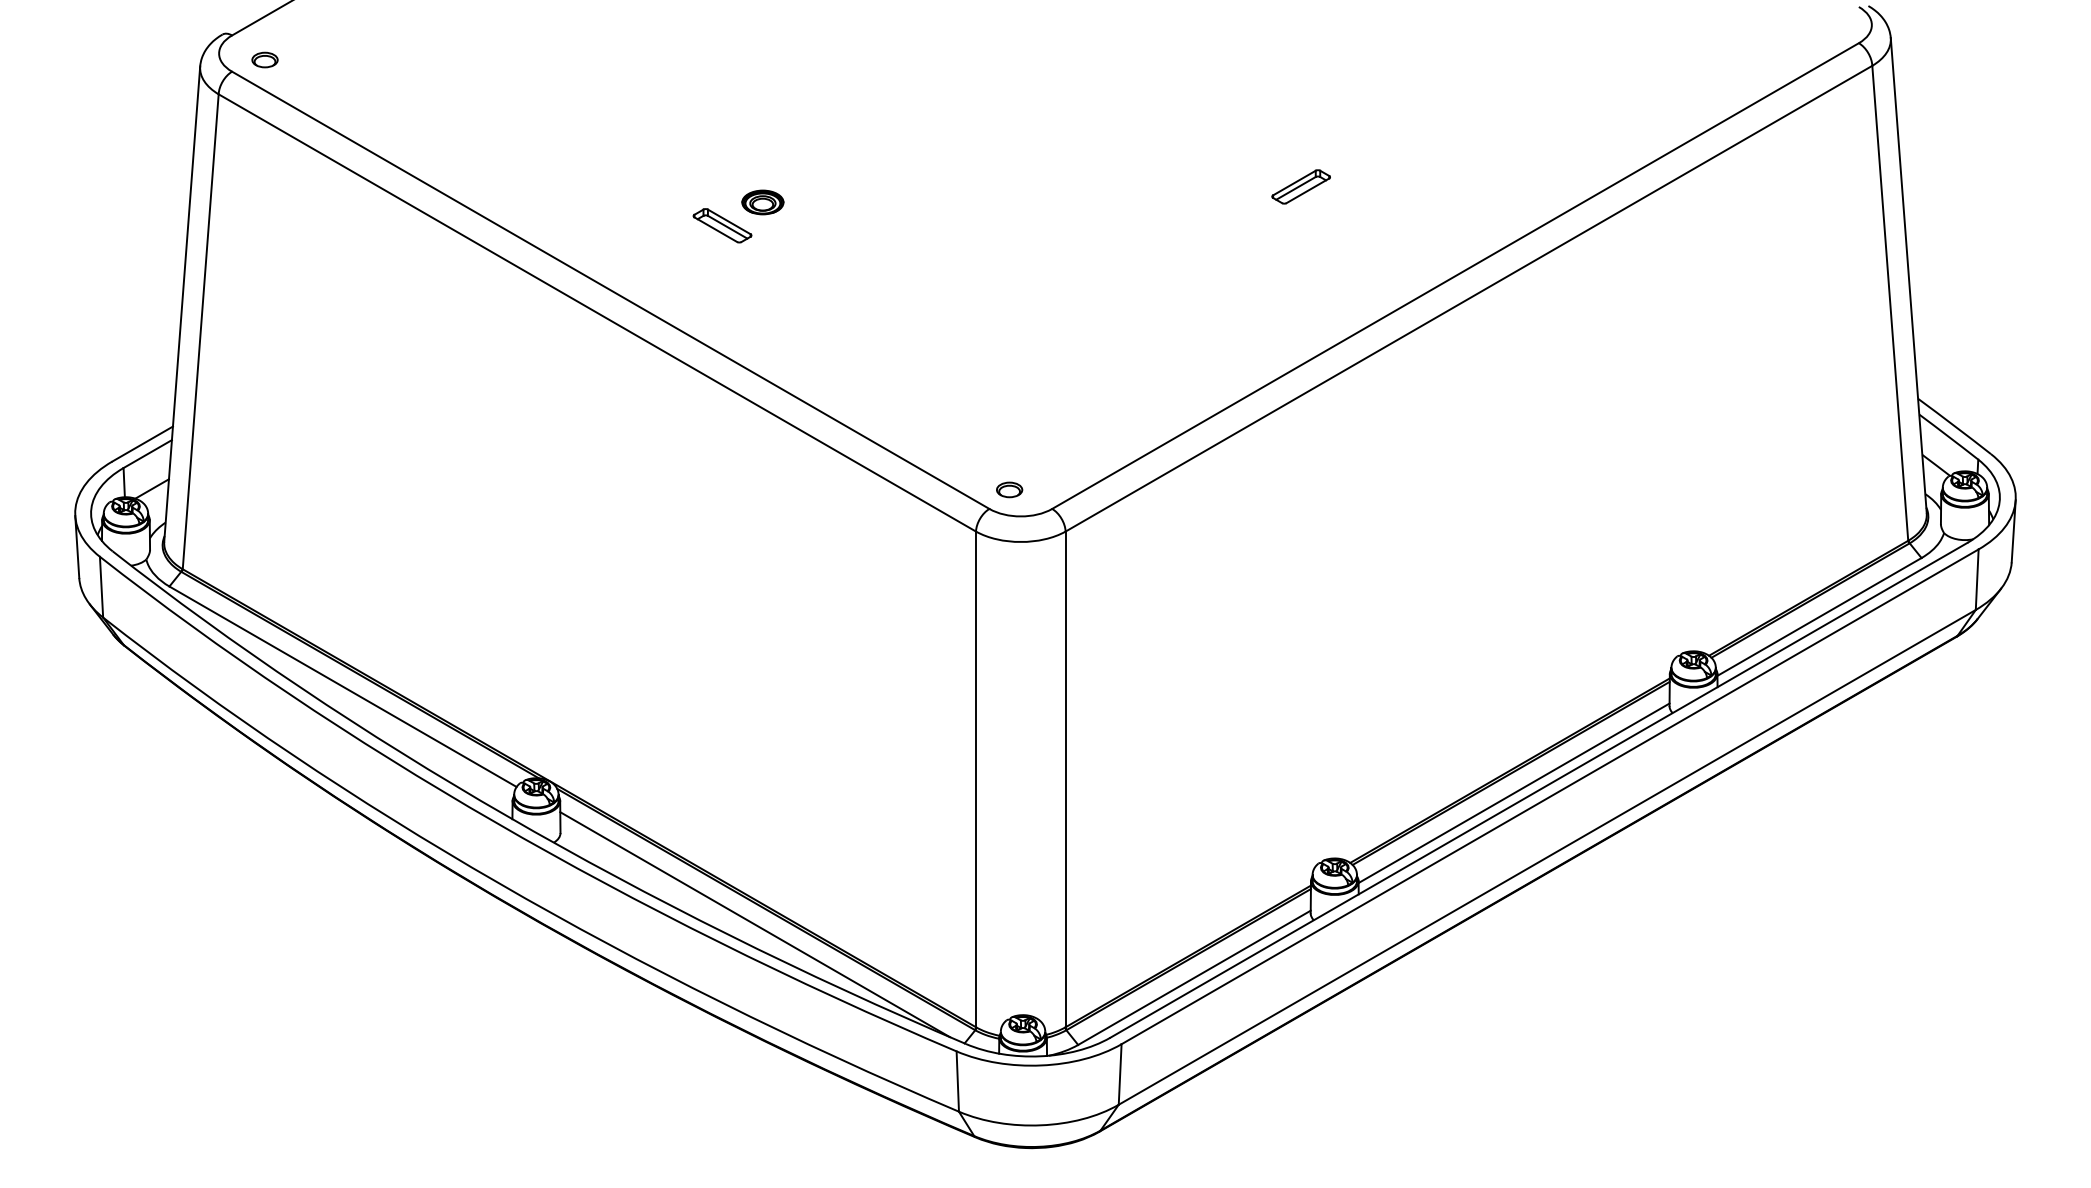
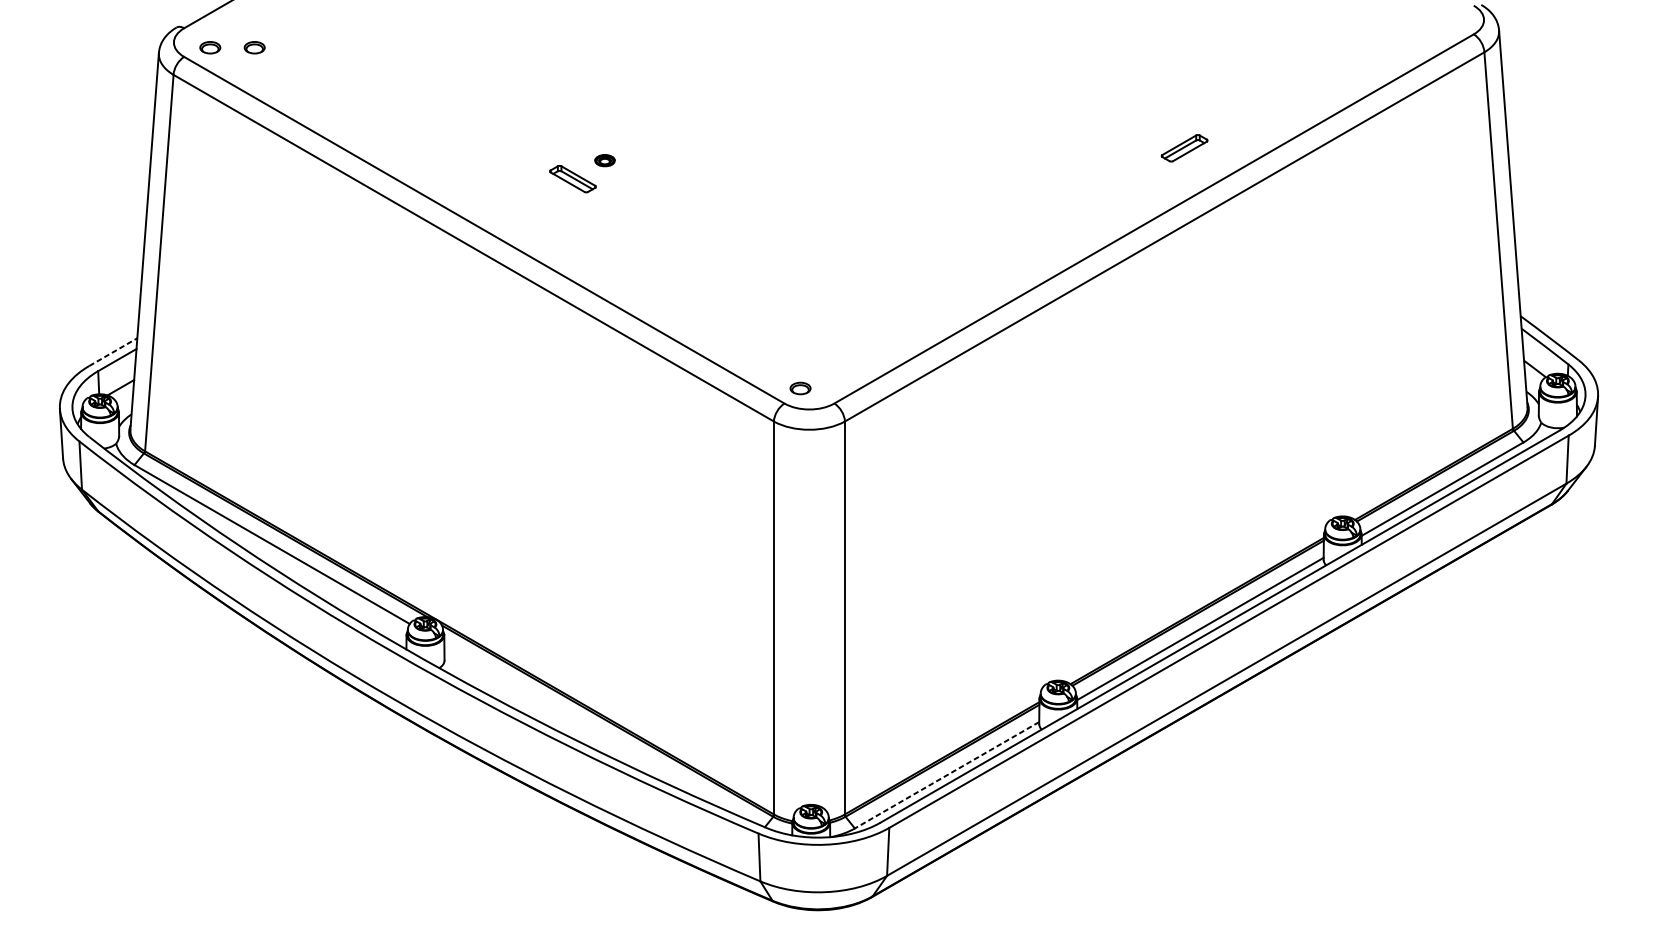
part: (320, 59) -> (254, 47), added
part: (1300, 186) -> (1184, 147), moved
part: (762, 202) -> (604, 160), size x0.6
line: (142, 444) -> (113, 352), solid -> dashed
line: (754, 924) -> (598, 732), removed
line: (1194, 978) -> (947, 775), solid -> dashed

